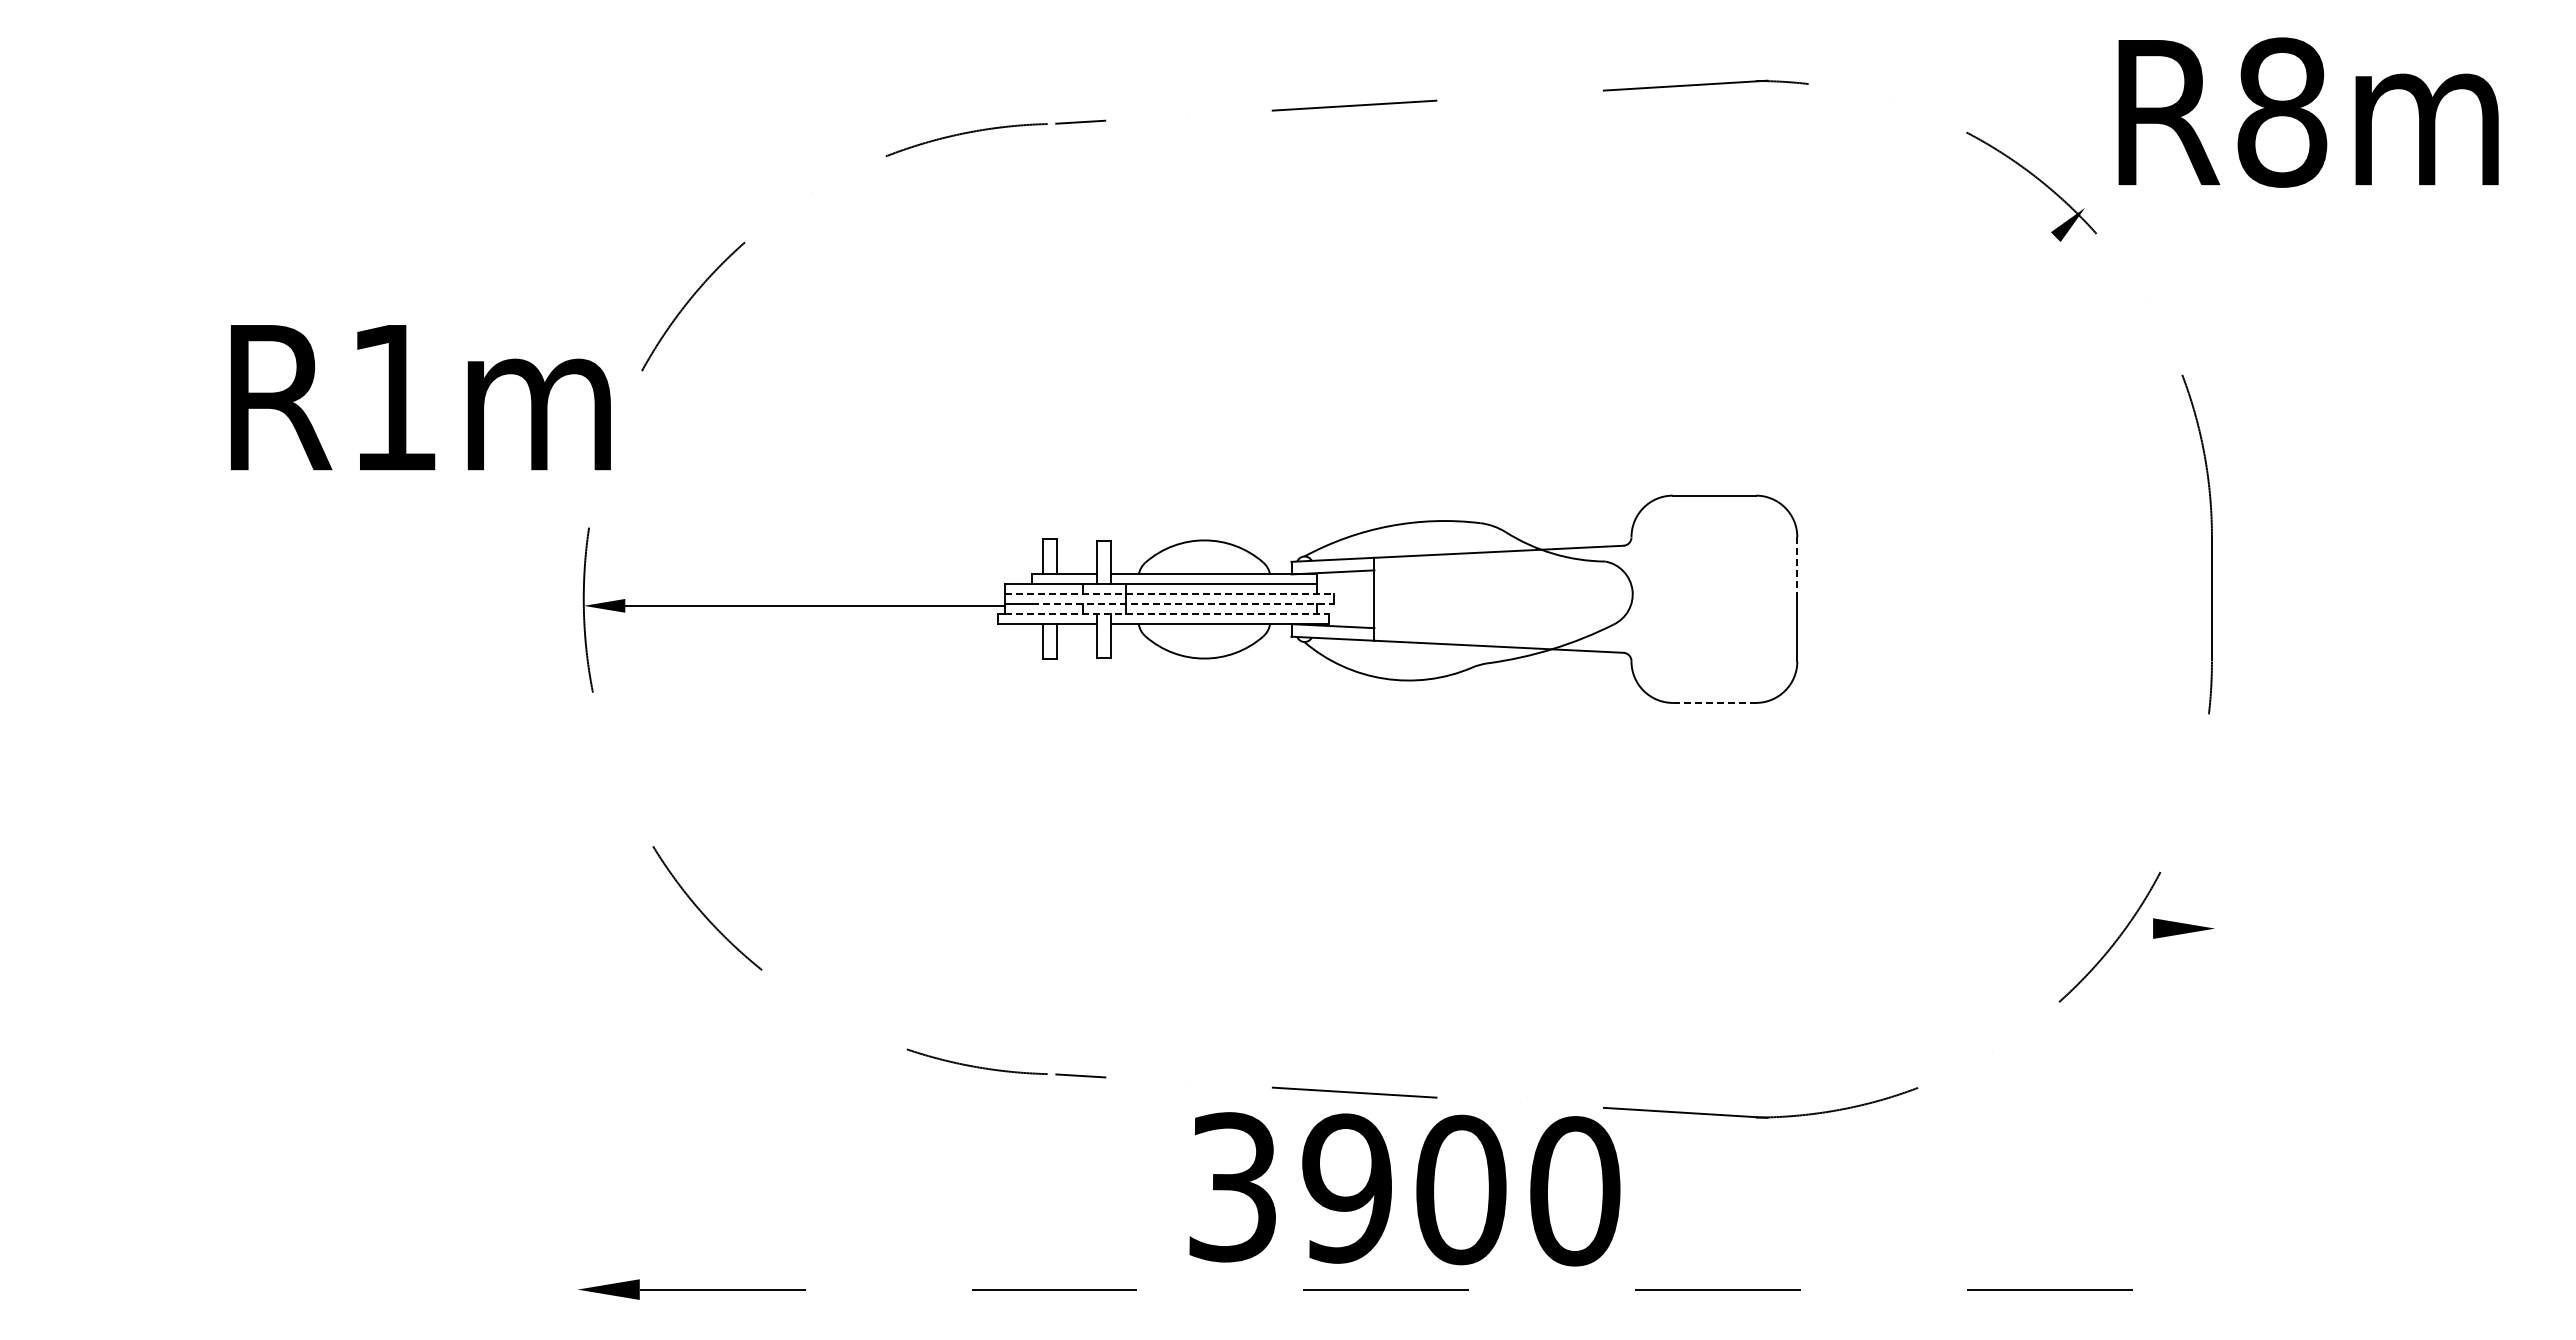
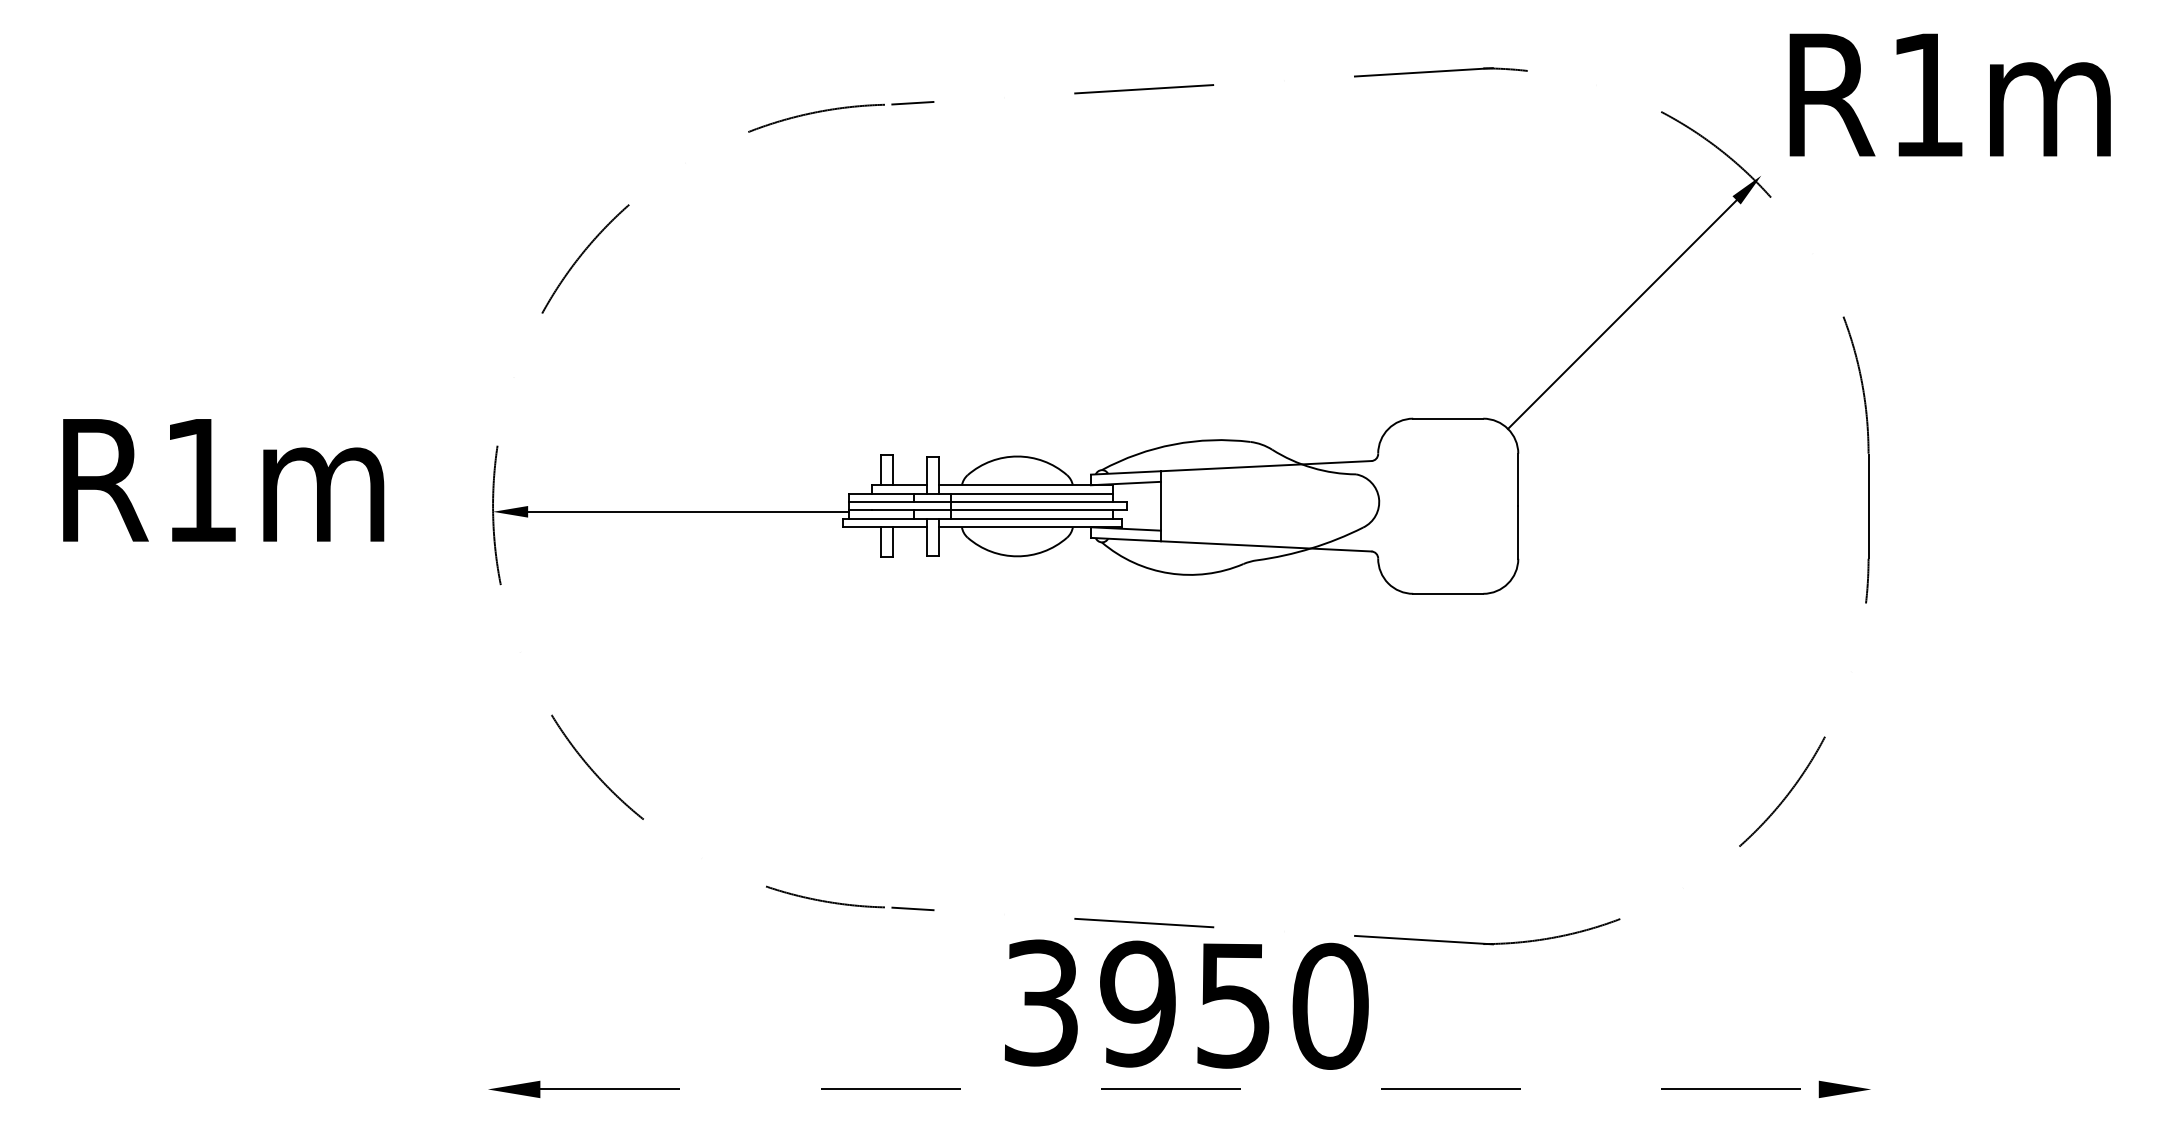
text: (2282, 112) -> (1928, 95), R8m -> R1m
line: (1920, 372) -> (1622, 314), added
text: (420, 397) -> (223, 480), moved
line: (1797, 567) -> (1518, 479), dashed -> solid
line: (1170, 594) -> (988, 502), dashed -> solid
line: (1183, 604) -> (999, 510), dashed -> solid
line: (1167, 614) -> (986, 519), dashed -> solid
line: (1714, 702) -> (1448, 593), dashed -> solid
part: (2183, 928) -> (1844, 1089), moved
text: (1461, 1189) -> (1234, 1004), 3900 -> 3950

